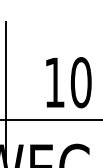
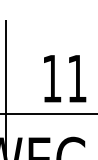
text: (81, 82) -> (77, 78), 10 -> 11

